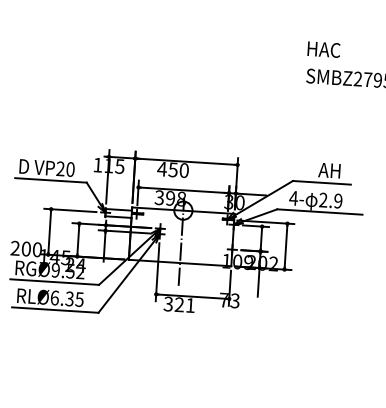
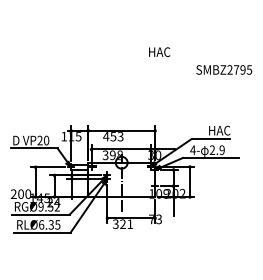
text: (323, 48) -> (159, 51), moved
text: (184, 170) -> (120, 136), 450 -> 453
text: (336, 170) -> (219, 130), AH -> HAC

